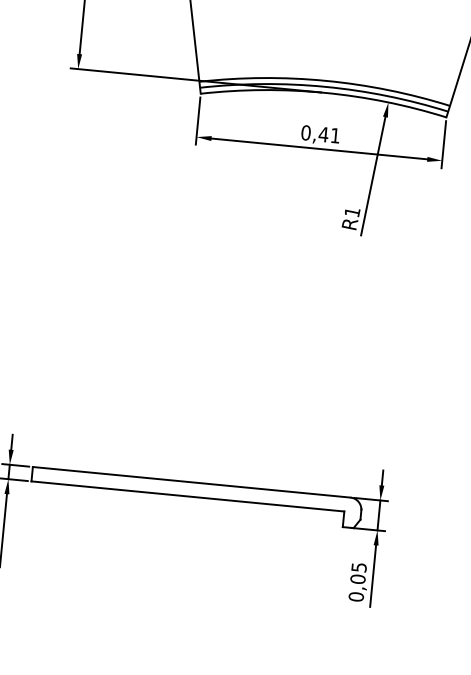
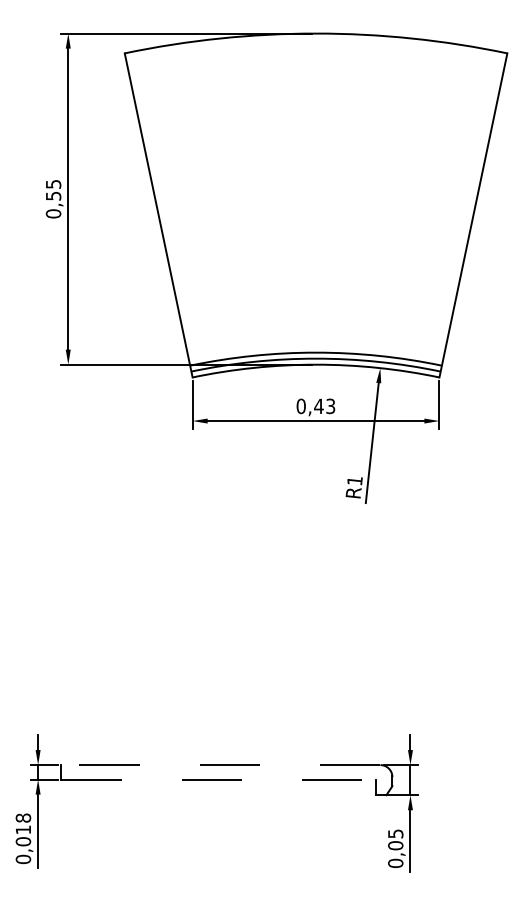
text: (335, 135) -> (330, 406), 0,41 -> 0,43
line: (191, 482) -> (220, 765), solid -> dashed
line: (187, 496) -> (218, 779), solid -> dashed

